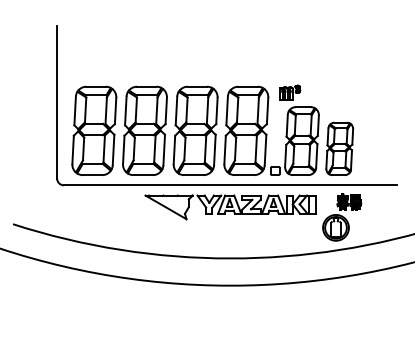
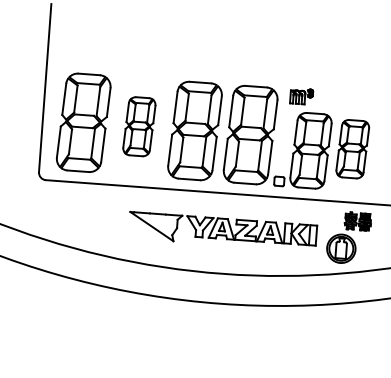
part: (144, 130) -> (138, 126), size x0.6
part: (339, 148) -> (352, 148), moved
part: (230, 207) -> (222, 231), moved

